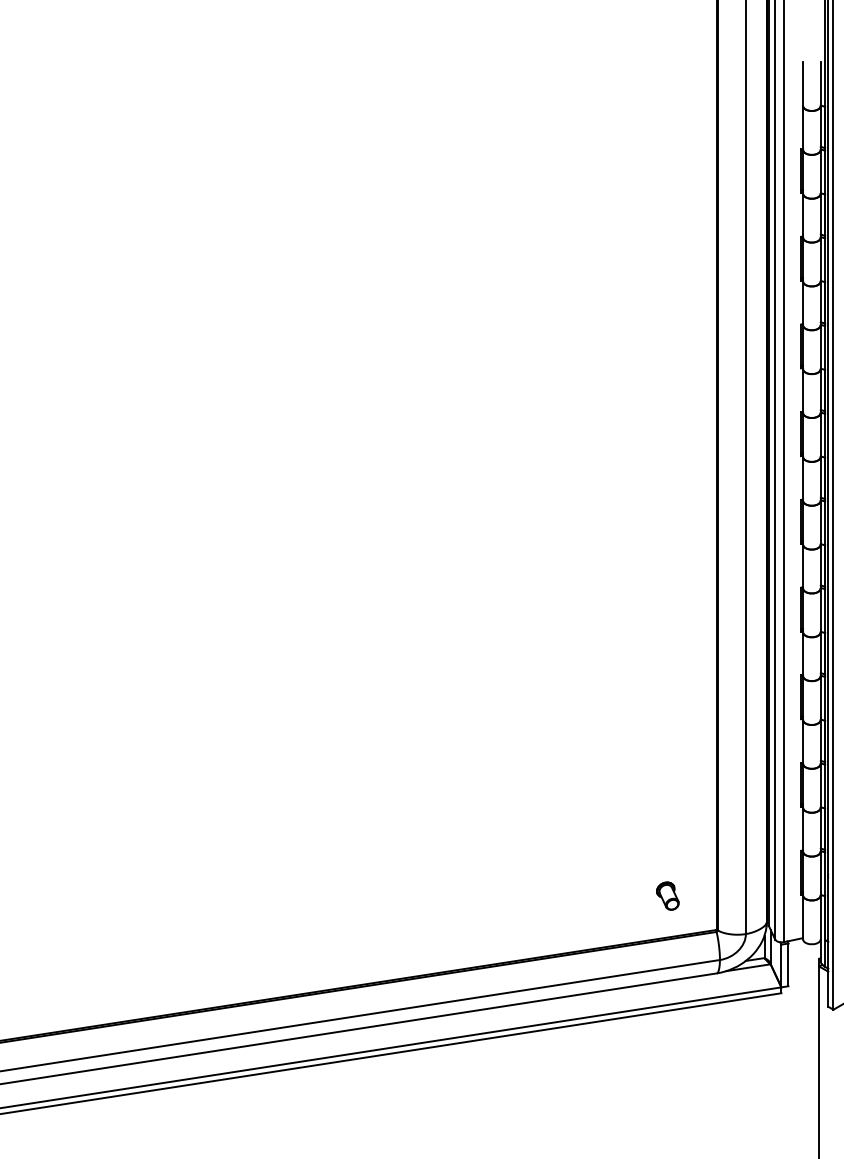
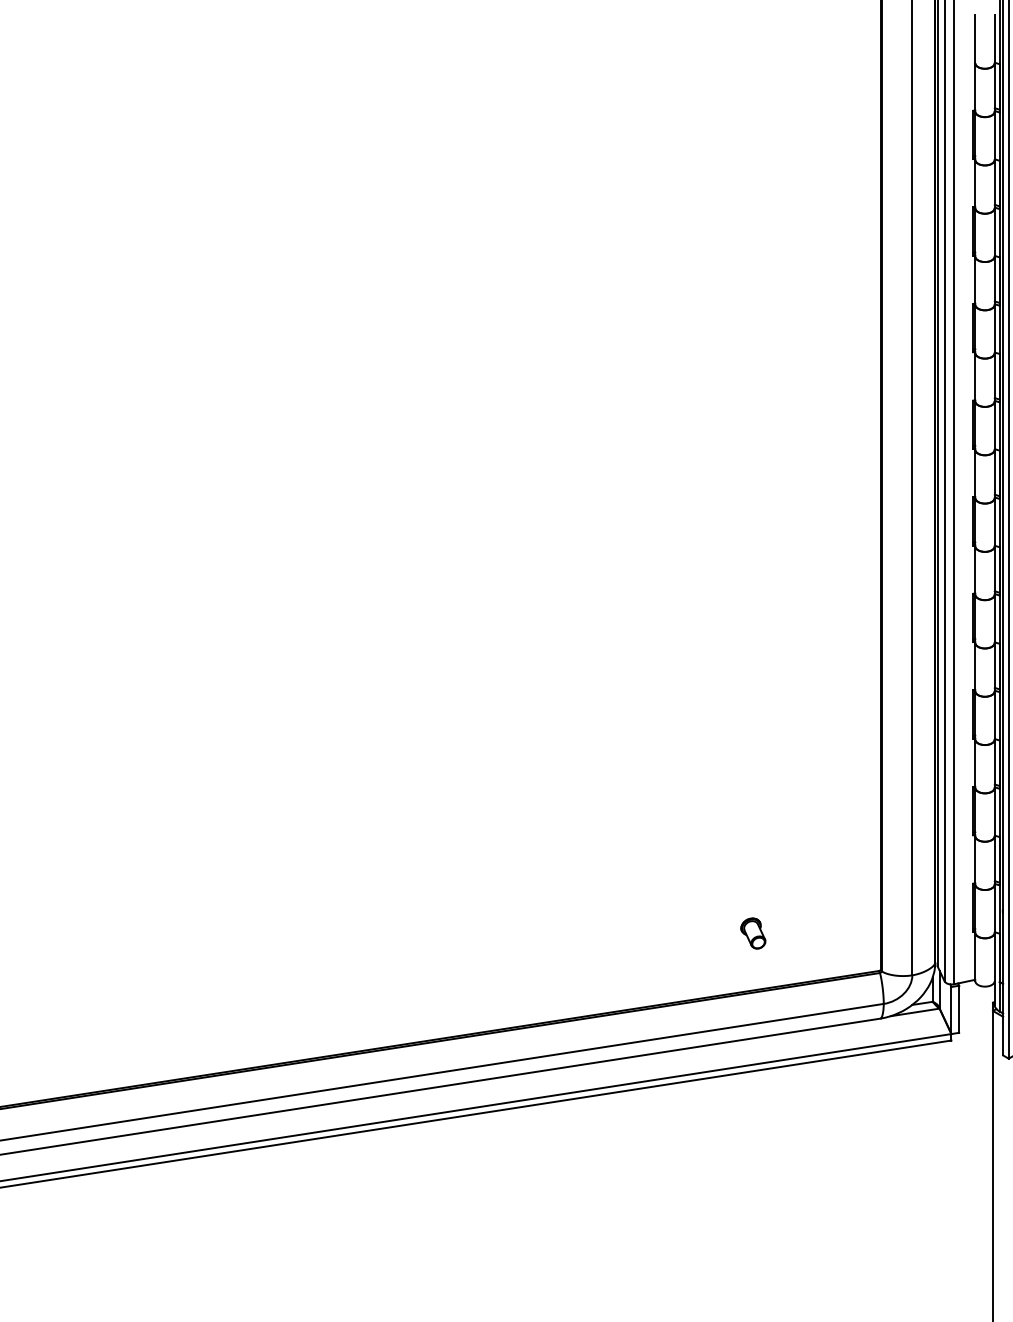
part: (667, 896) -> (753, 933), moved

